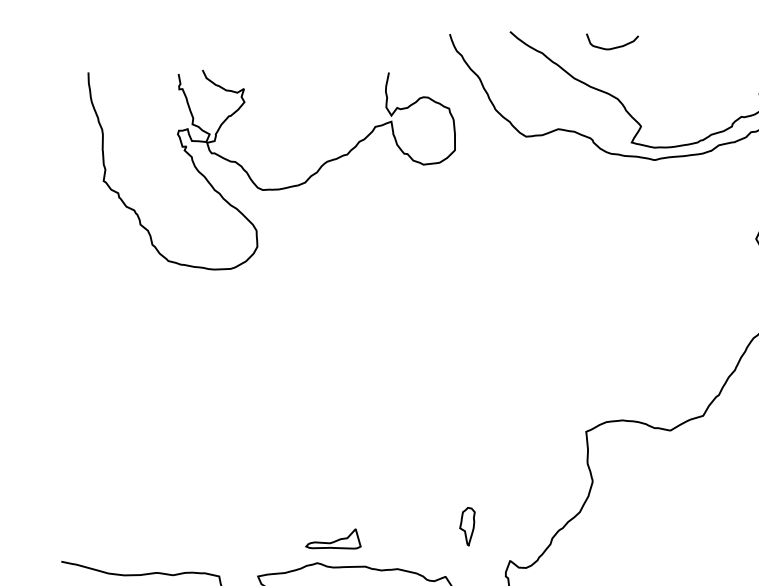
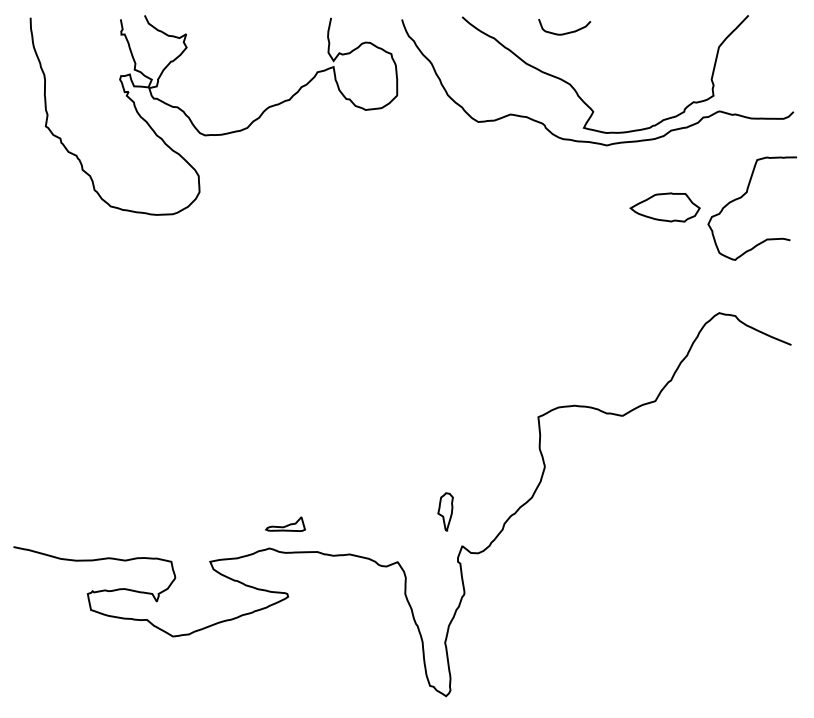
part: (271, 189) -> (213, 134), moved
part: (712, 222) -> (664, 207), added
part: (467, 526) -> (445, 511), moved
part: (333, 538) -> (285, 523), size x0.71

